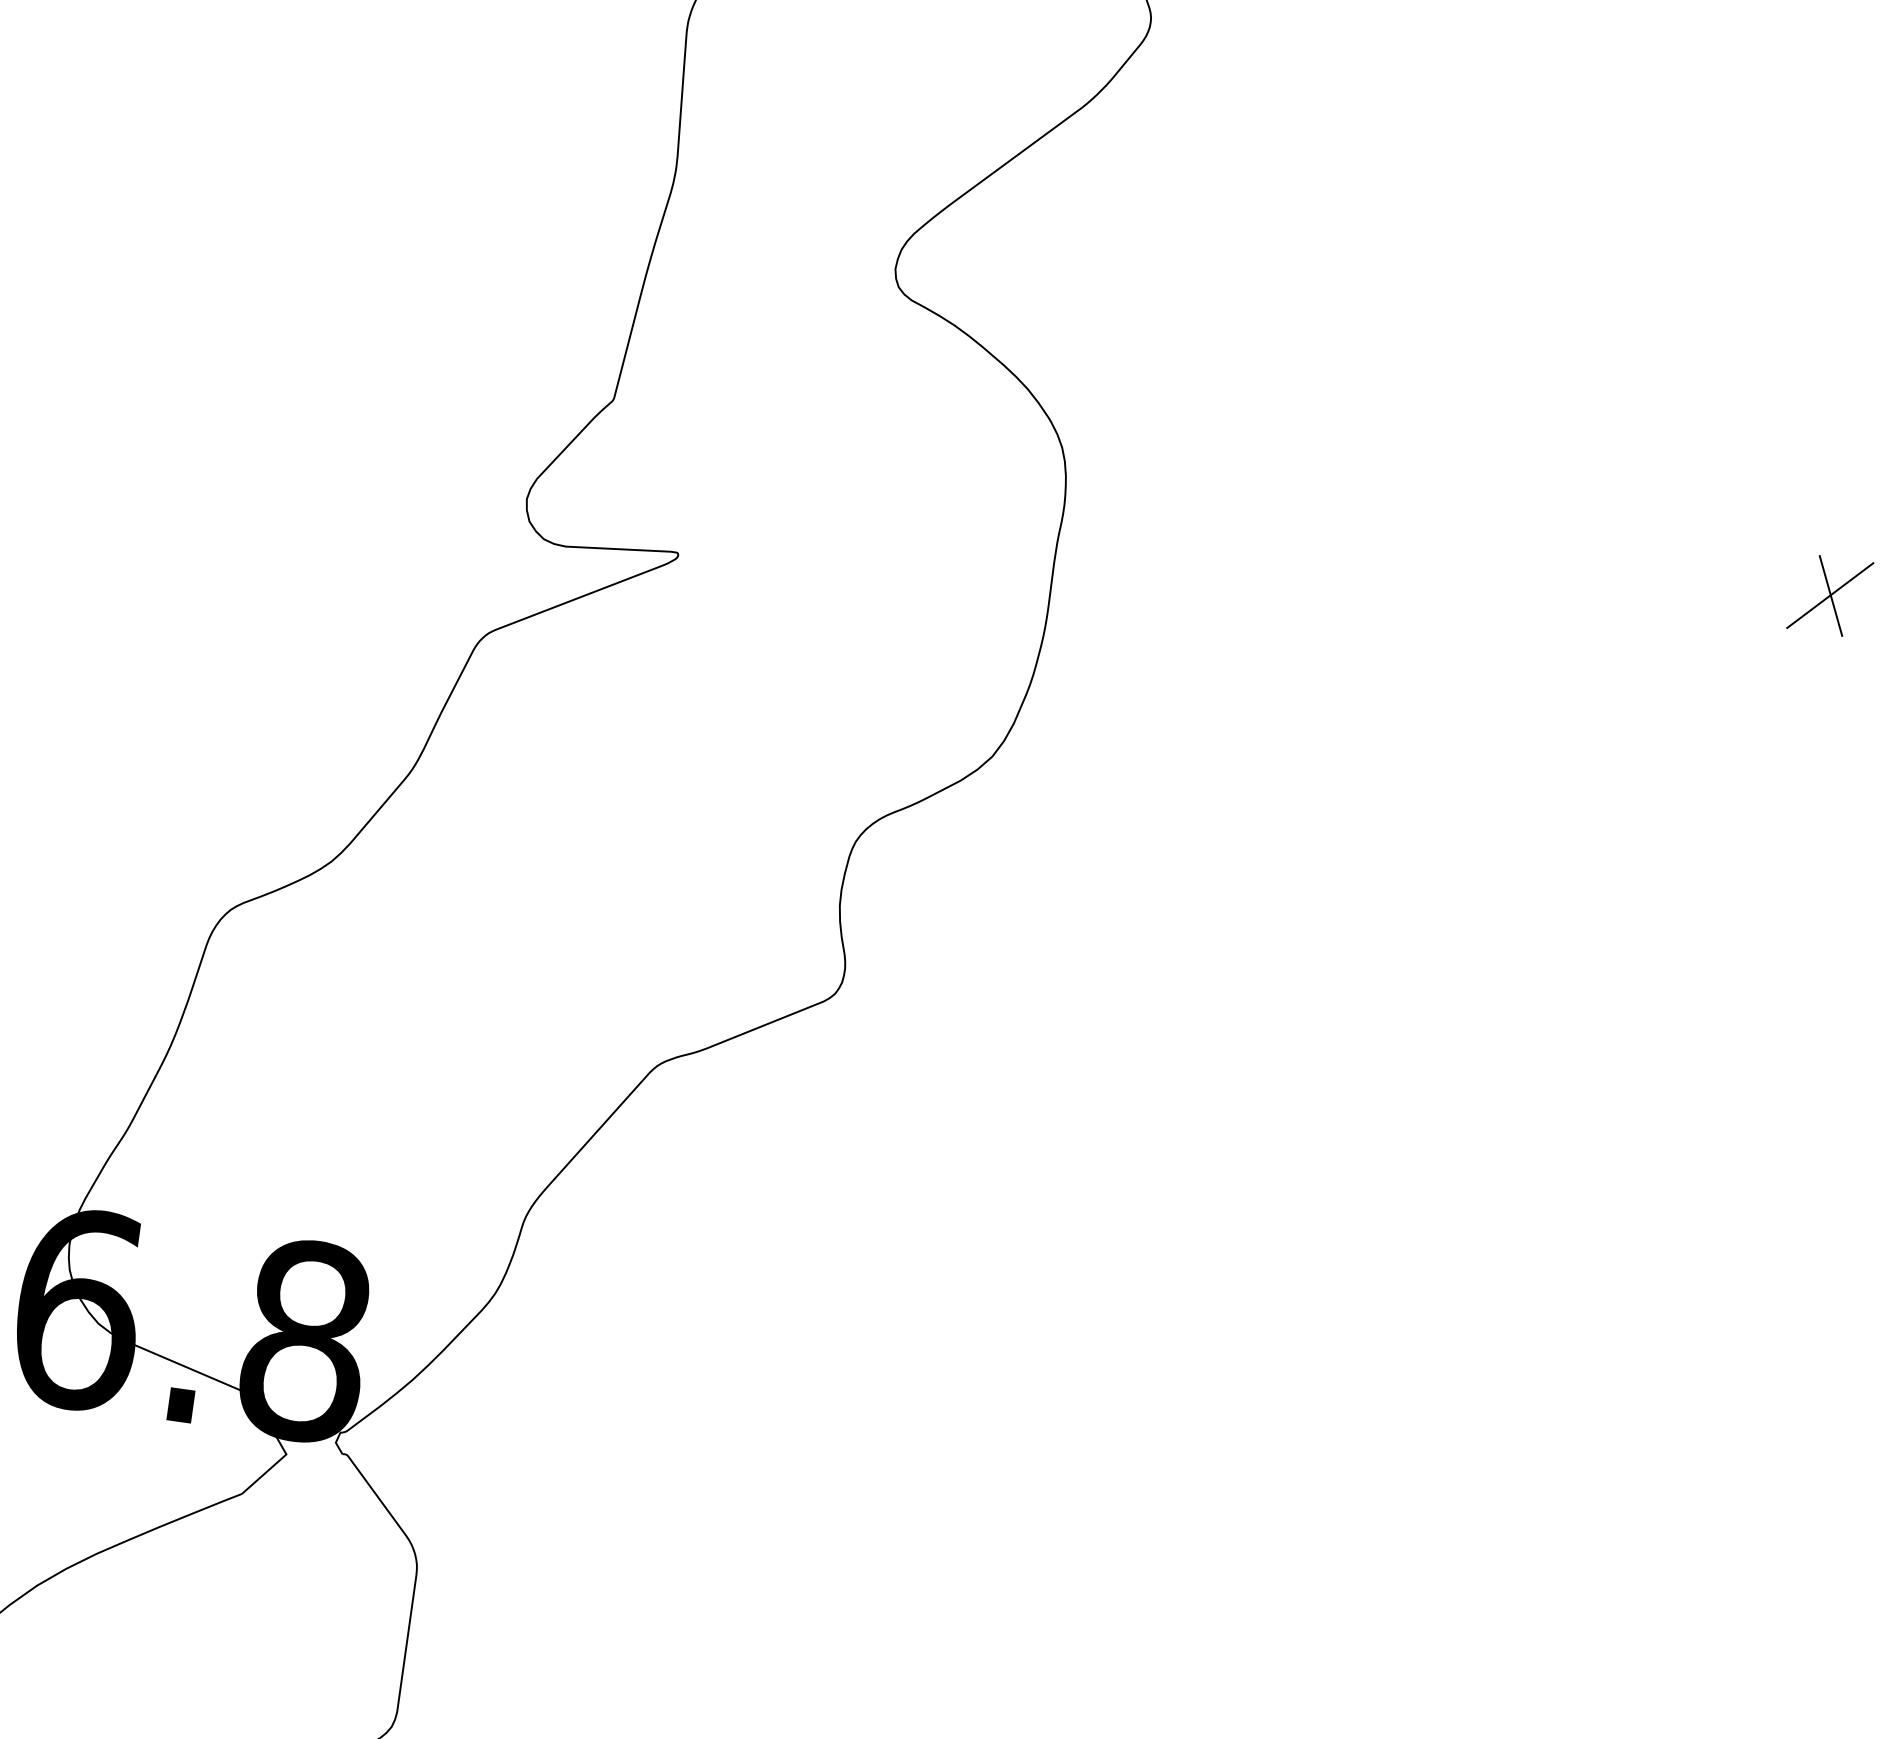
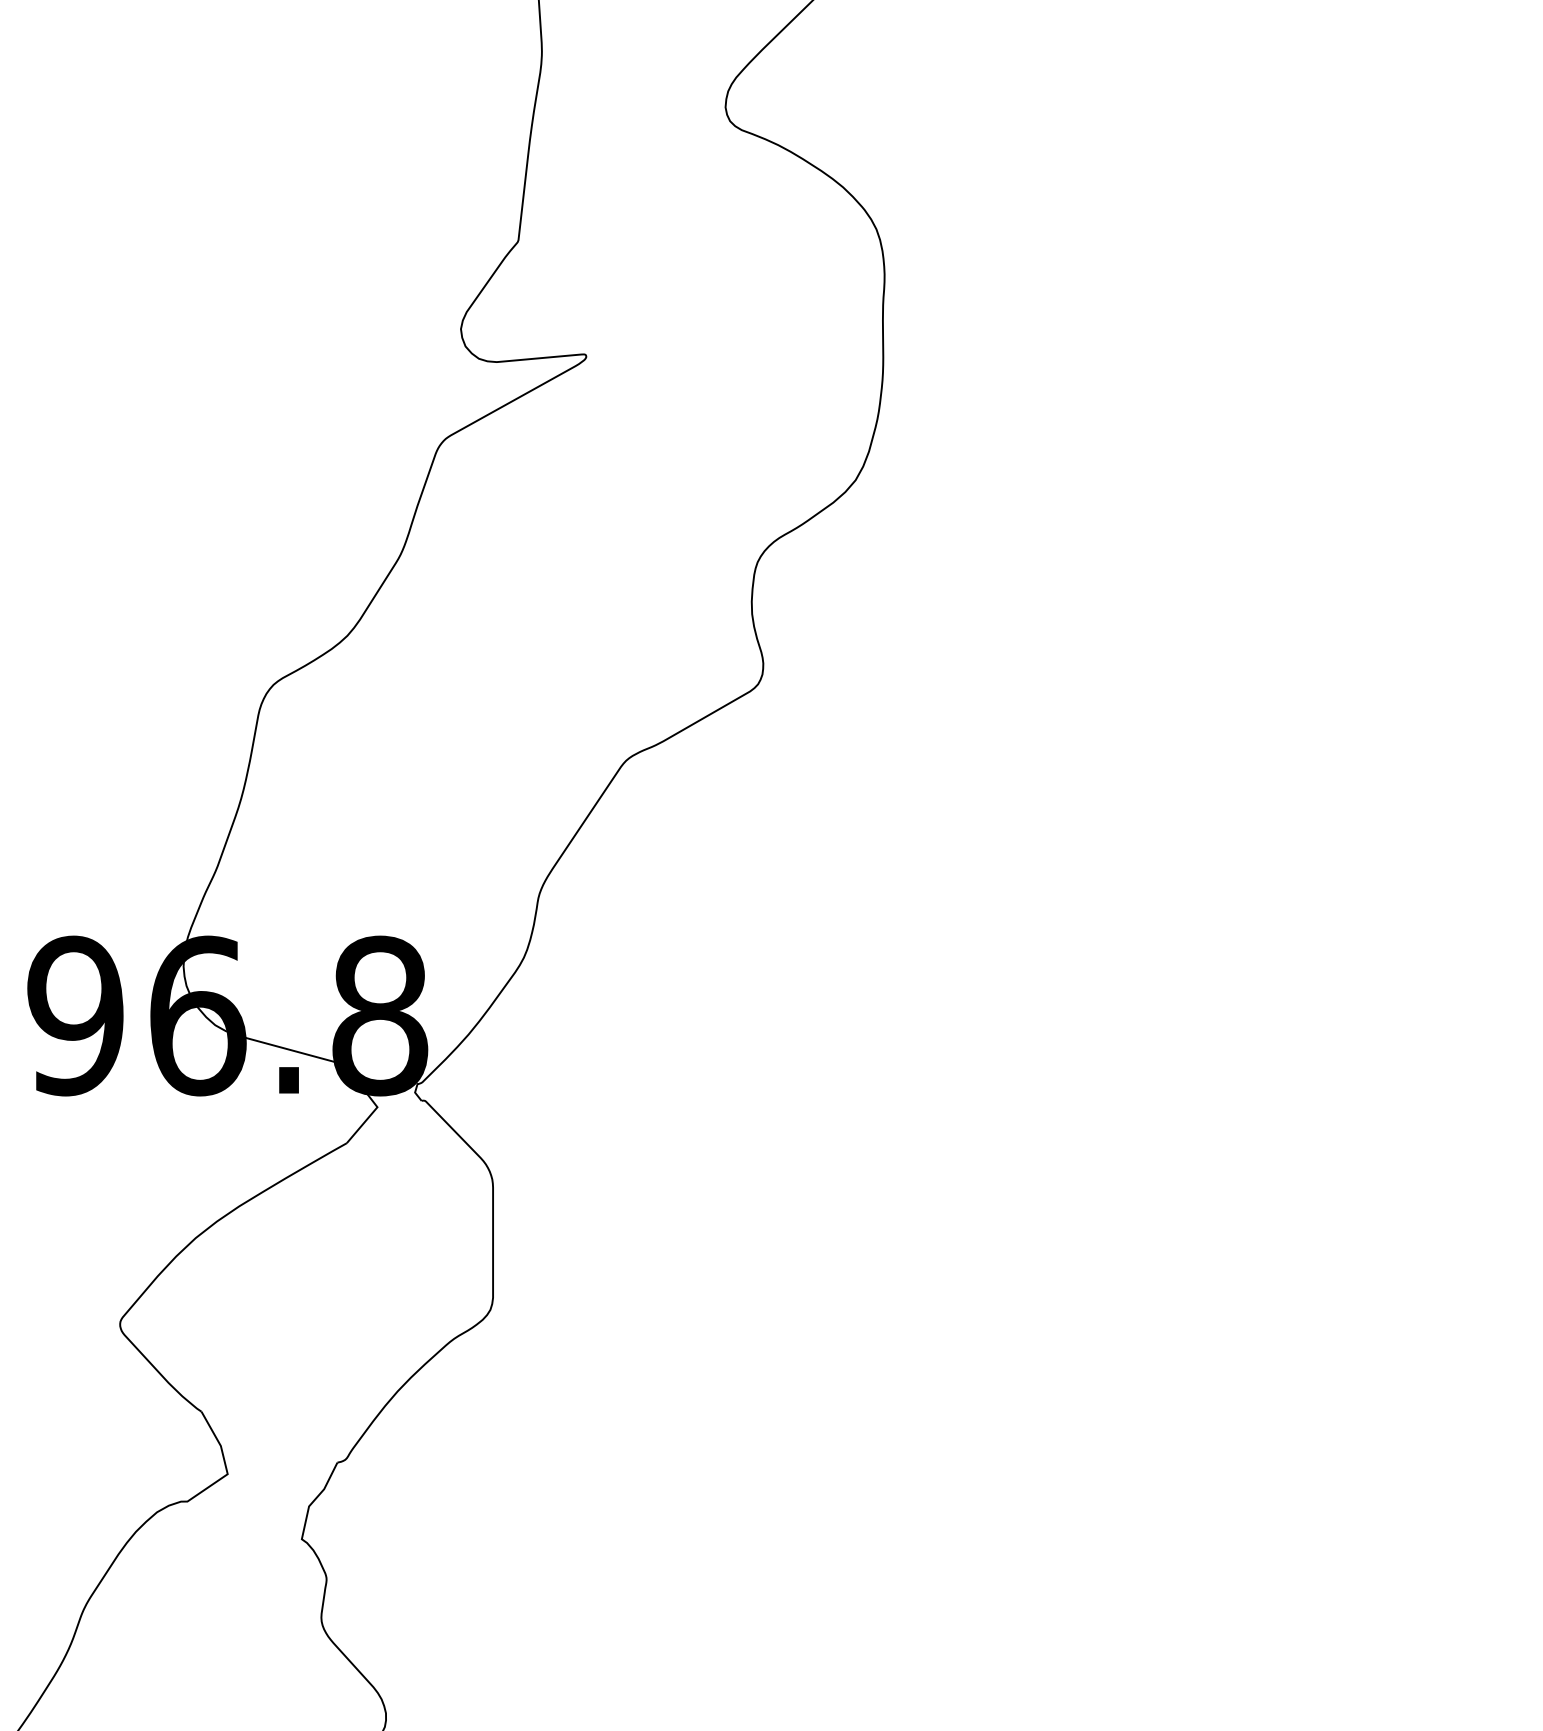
part: (1829, 595) -> (1496, 260), removed

